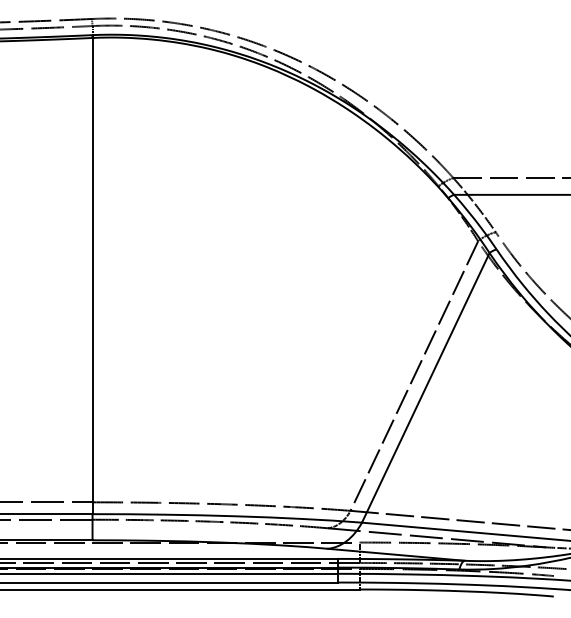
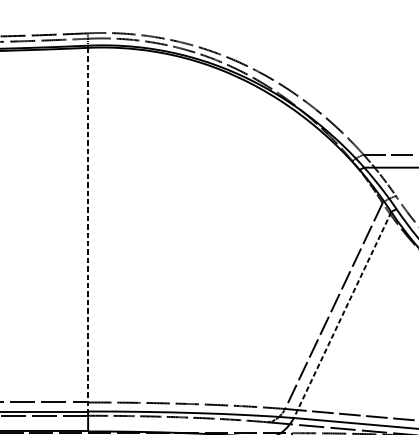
line: (92, 276) -> (88, 230), solid -> dashed
line: (425, 388) -> (342, 315), solid -> dashed

